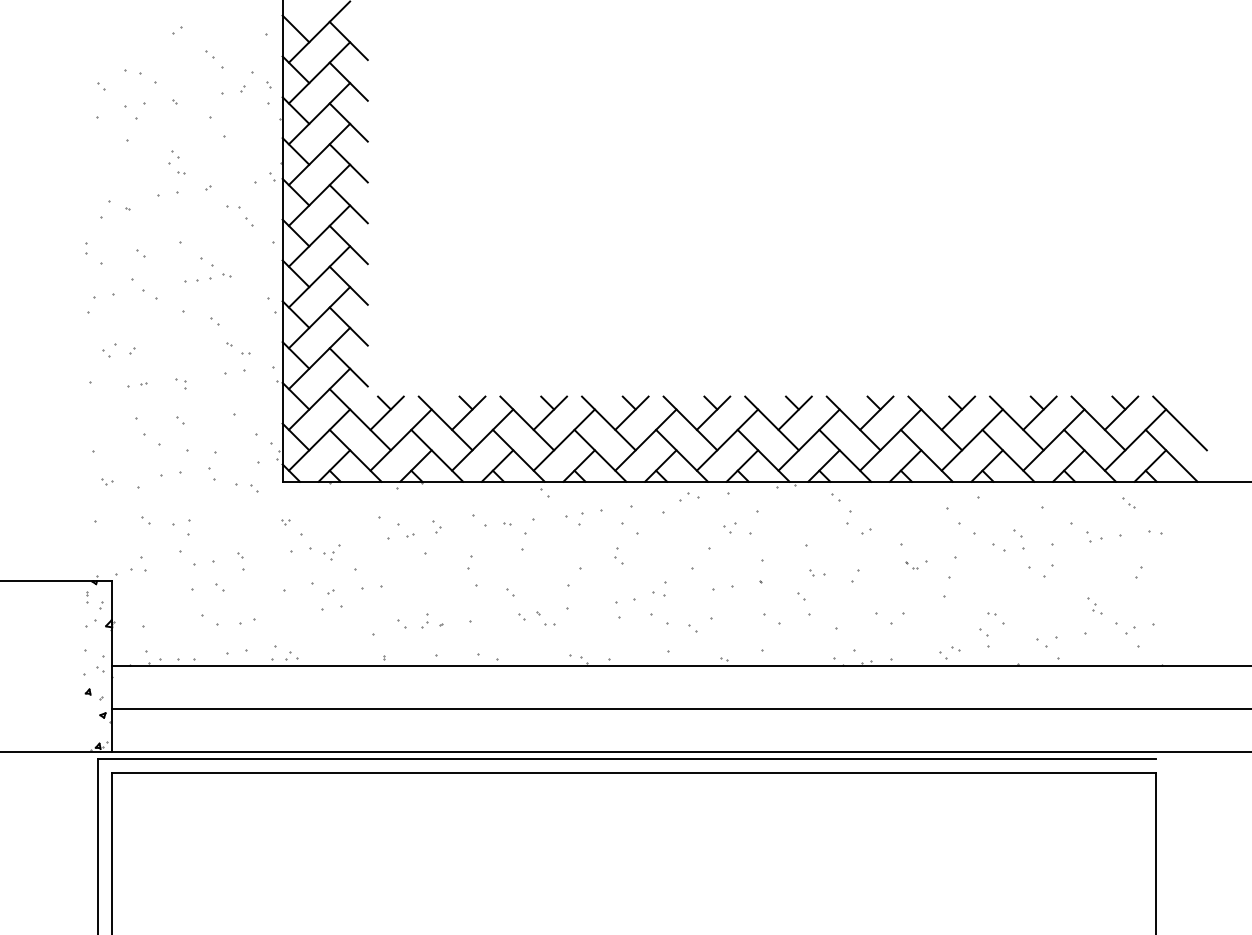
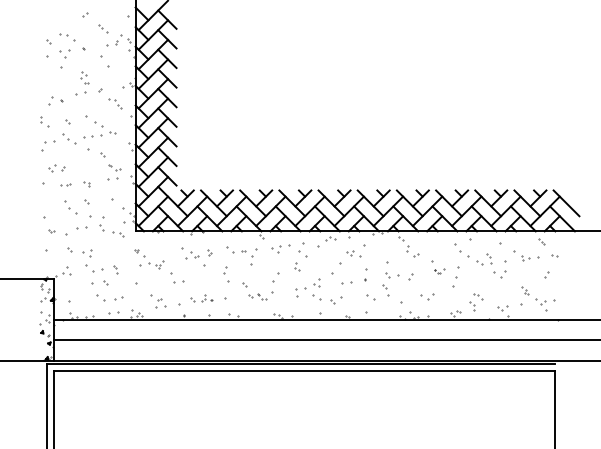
part: (207, 269) -> (99, 129), size x1.43
part: (817, 573) -> (392, 275), size x1.67
part: (328, 596) -> (158, 301), moved

